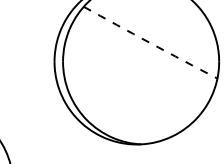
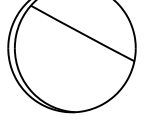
arc: (150, 43) -> (82, 34), dashed -> solid

